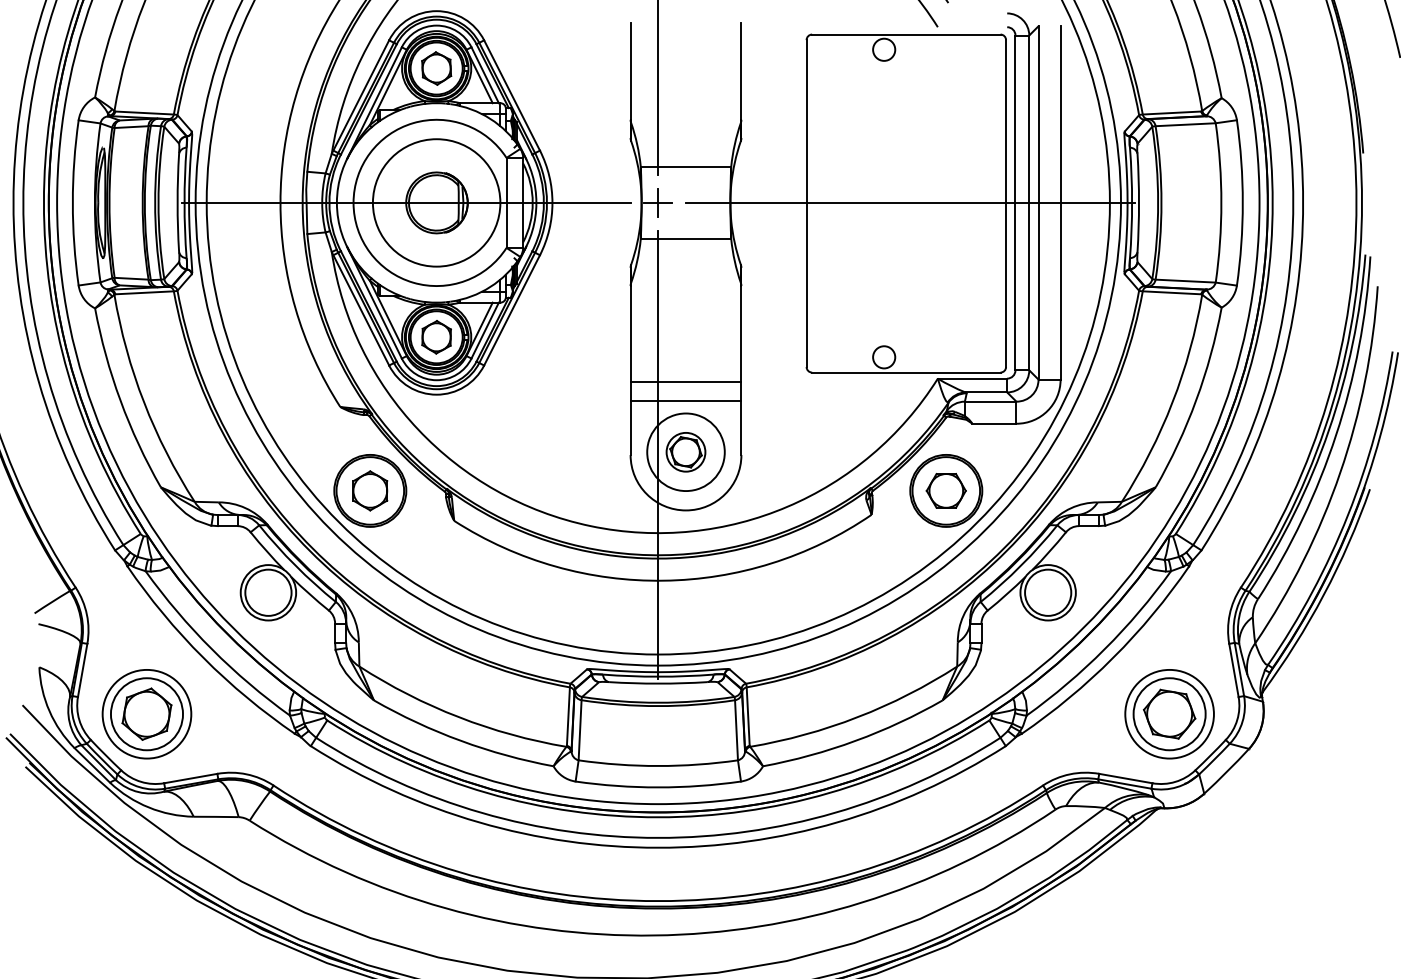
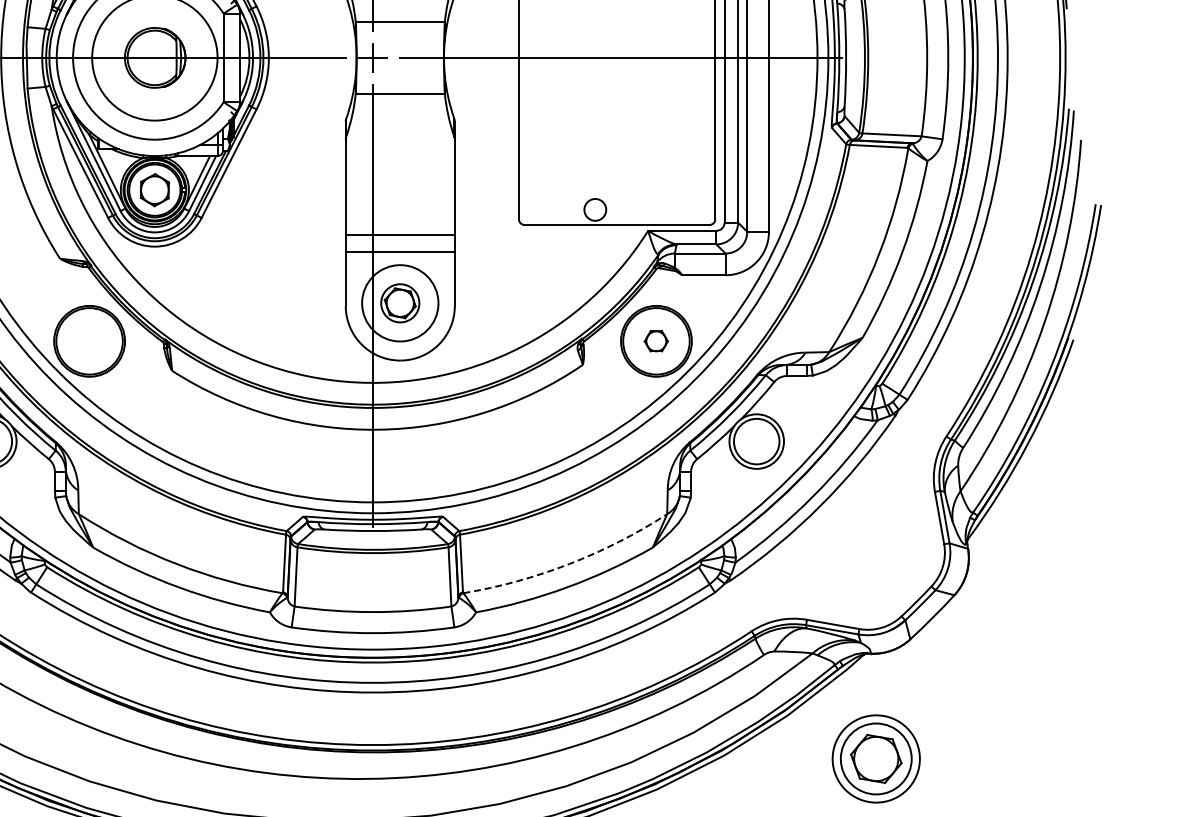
part: (370, 490) -> (89, 340), removed
part: (945, 490) -> (655, 340), size x0.6
part: (1169, 714) -> (876, 759), moved
arc: (857, 717) -> (569, 564), solid -> dashed

